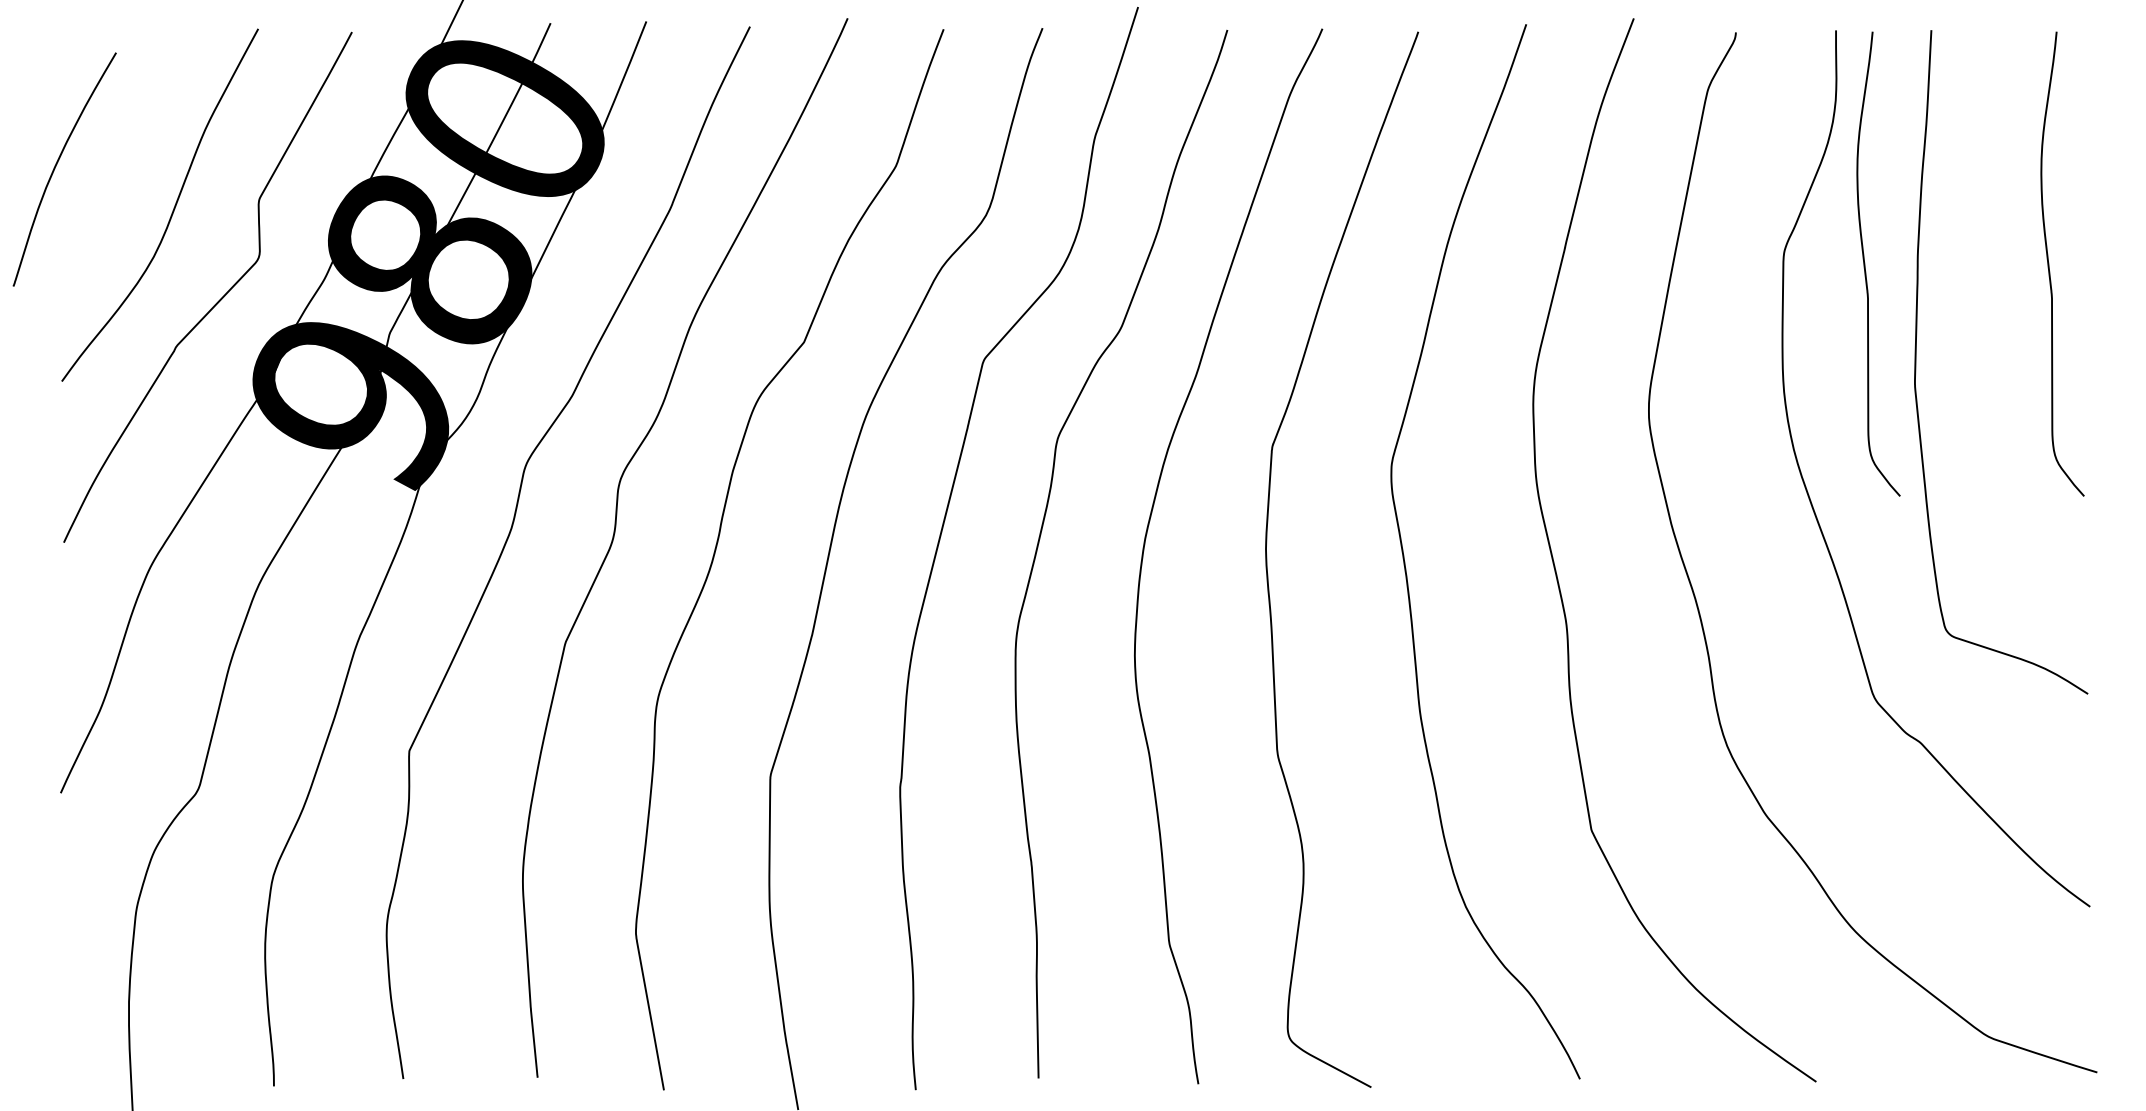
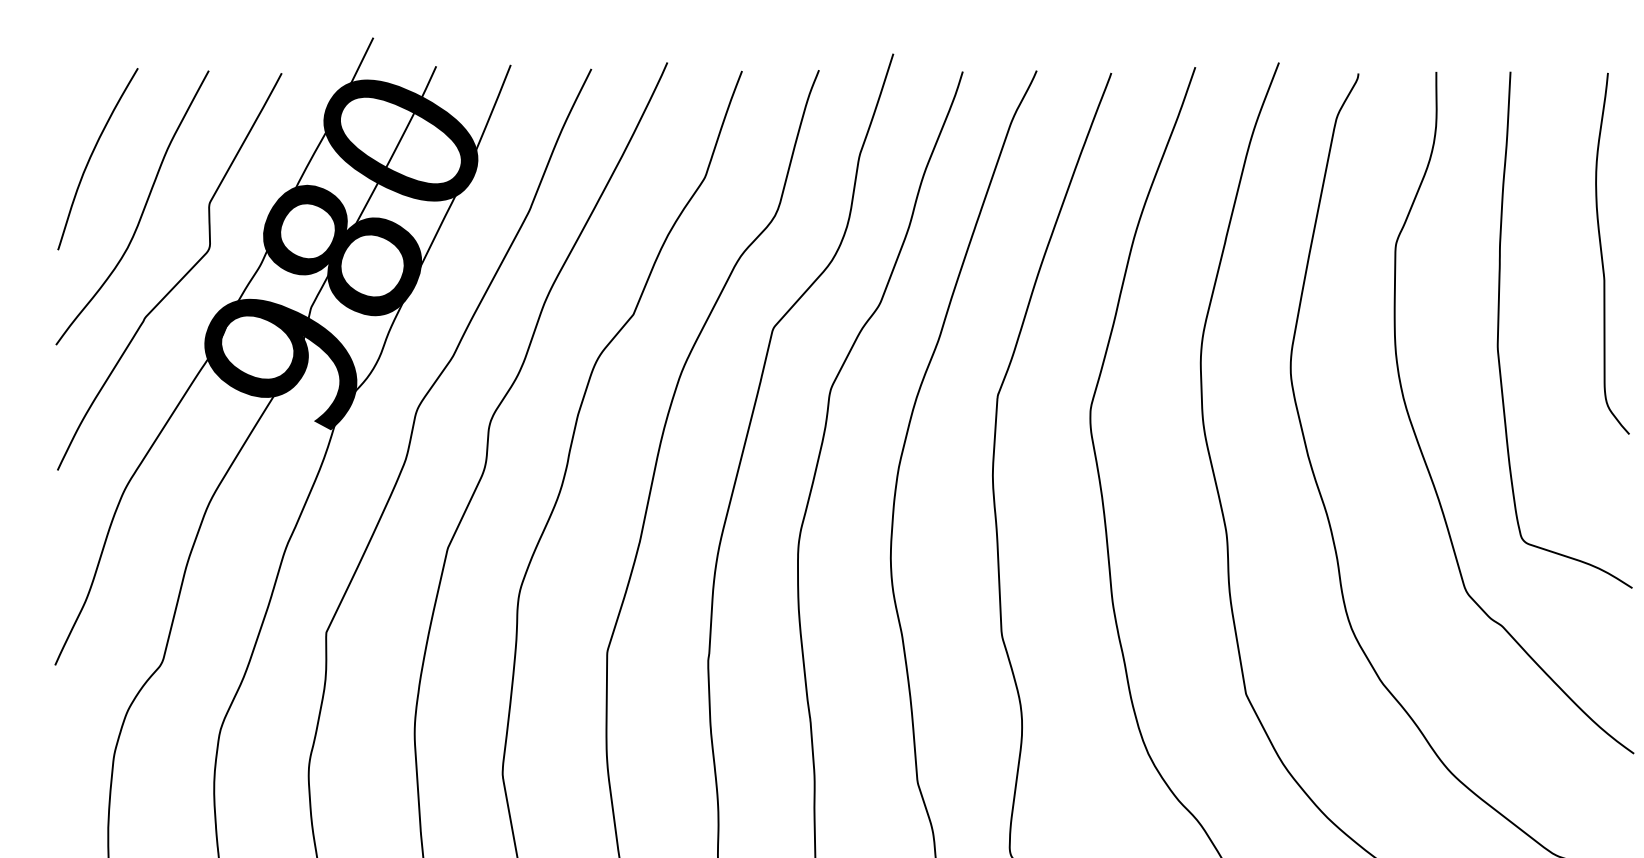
curve: (56, 166) -> (91, 156), moved
curve: (1865, 263) -> (1459, 253), removed

